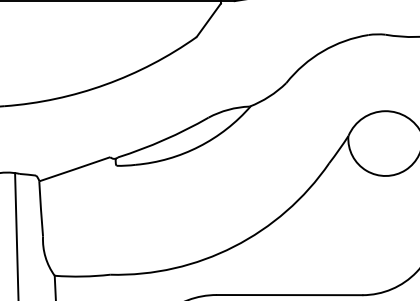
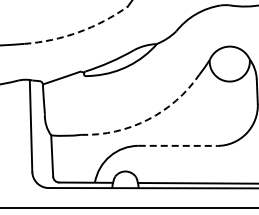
arc: (105, 85) -> (78, 32), solid -> dashed
arc: (233, 246) -> (147, 119), solid -> dashed
line: (290, 294) -> (178, 145), solid -> dashed

